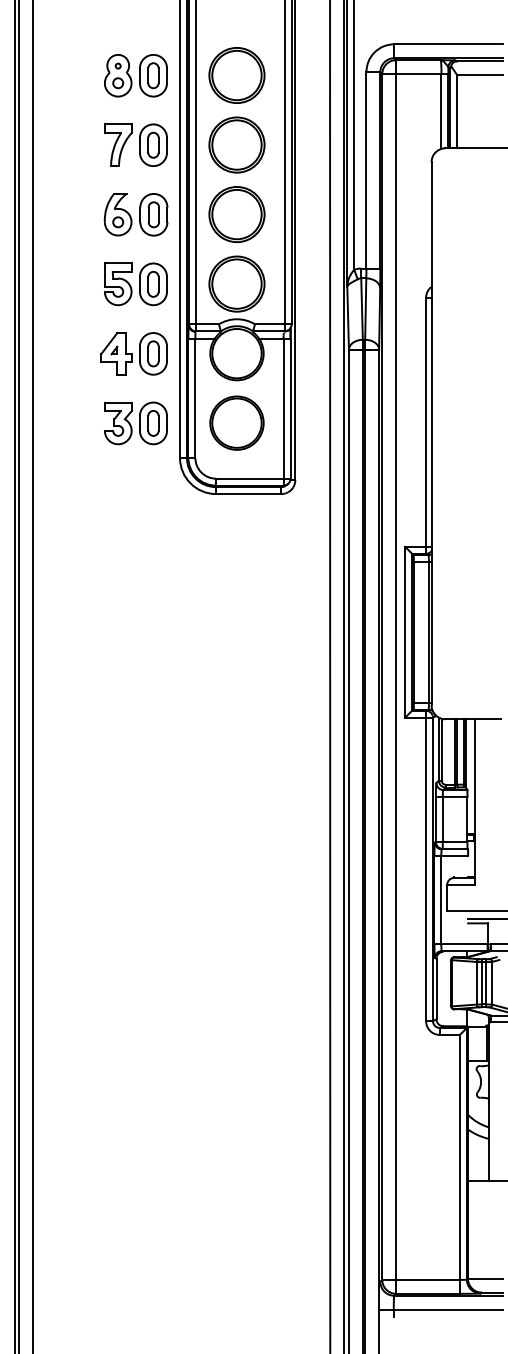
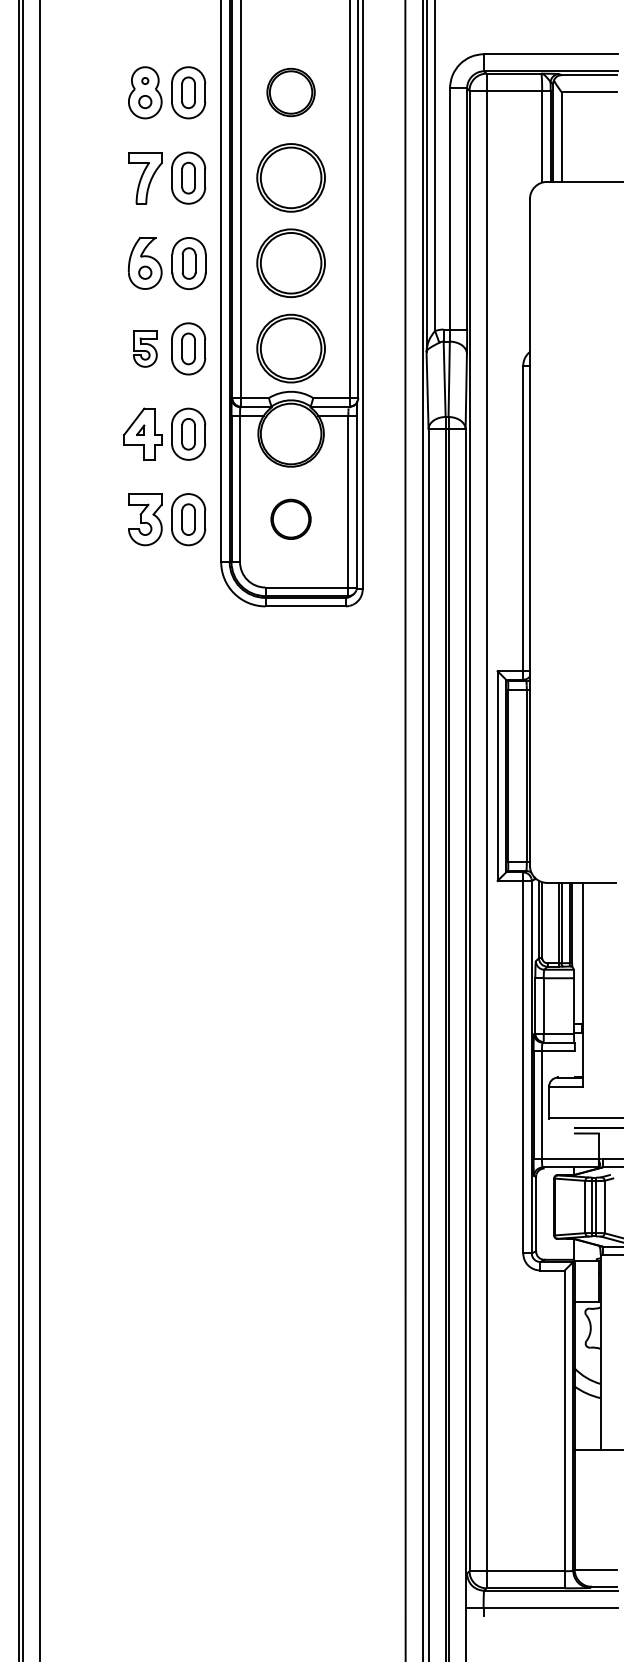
part: (236, 75) -> (290, 92), size x0.7
part: (118, 284) -> (145, 348), size x0.7
part: (236, 423) -> (290, 519), size x0.6

